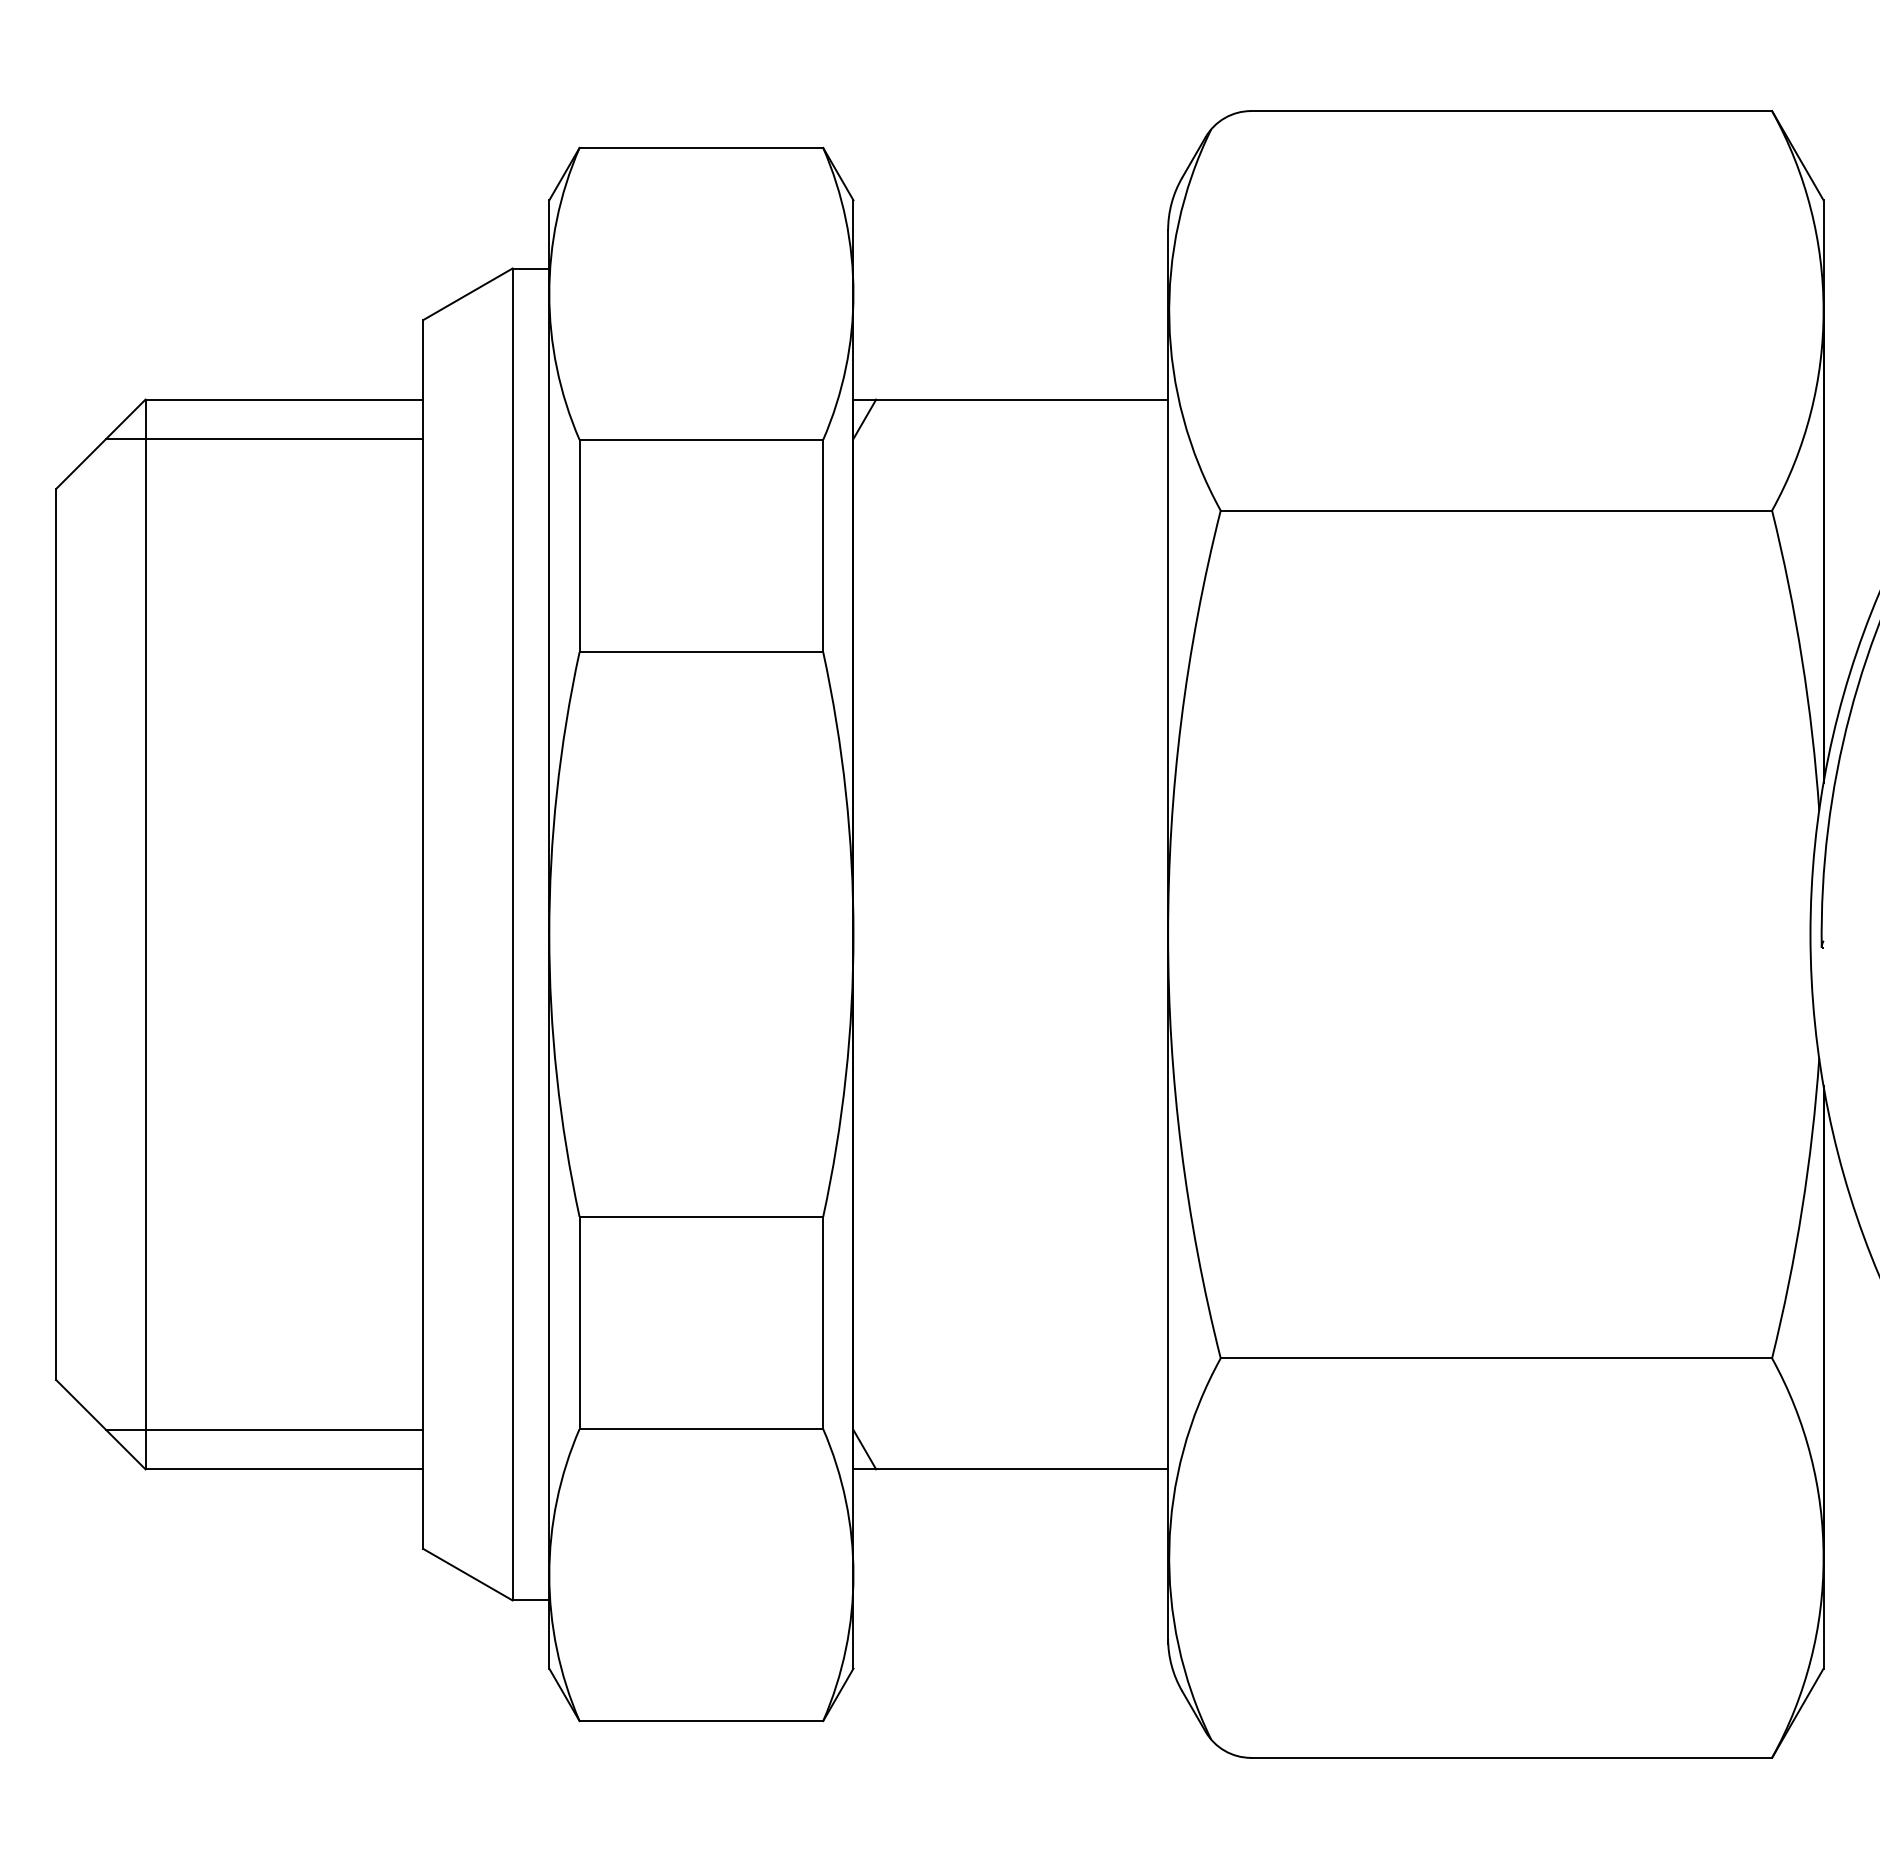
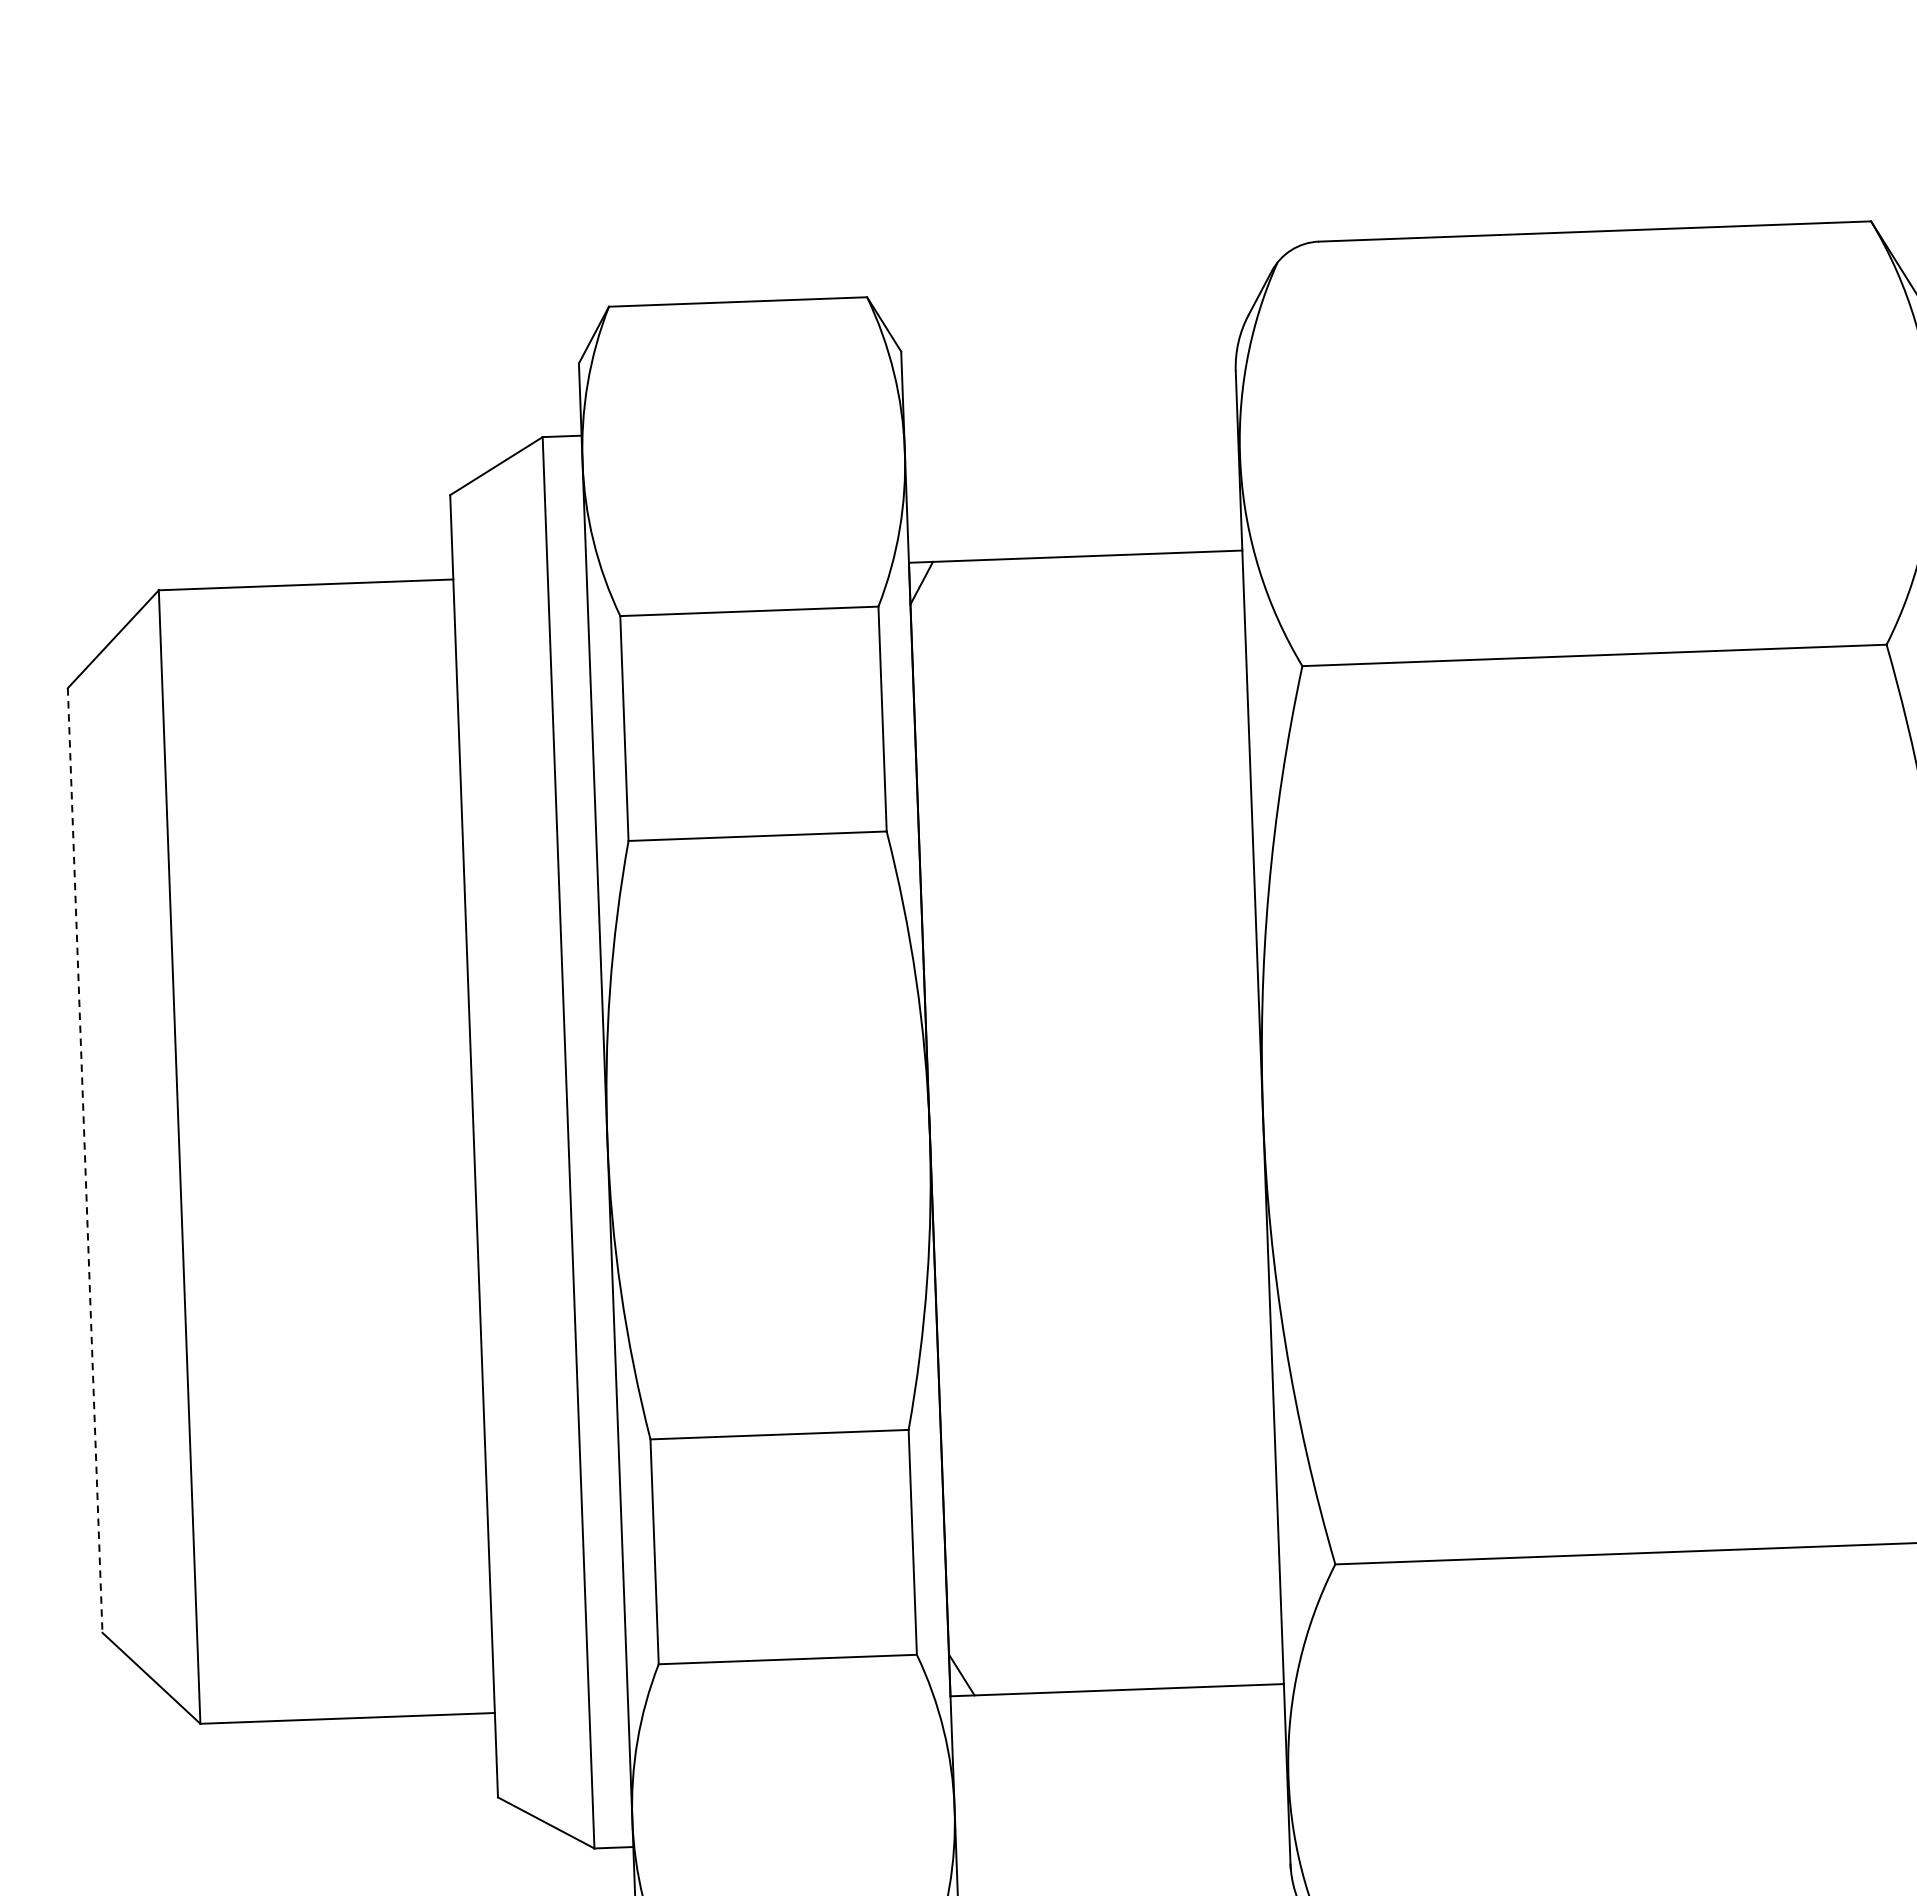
line: (264, 438) -> (286, 626), removed
line: (56, 934) -> (85, 1160), solid -> dashed
line: (264, 1430) -> (324, 1677), removed

